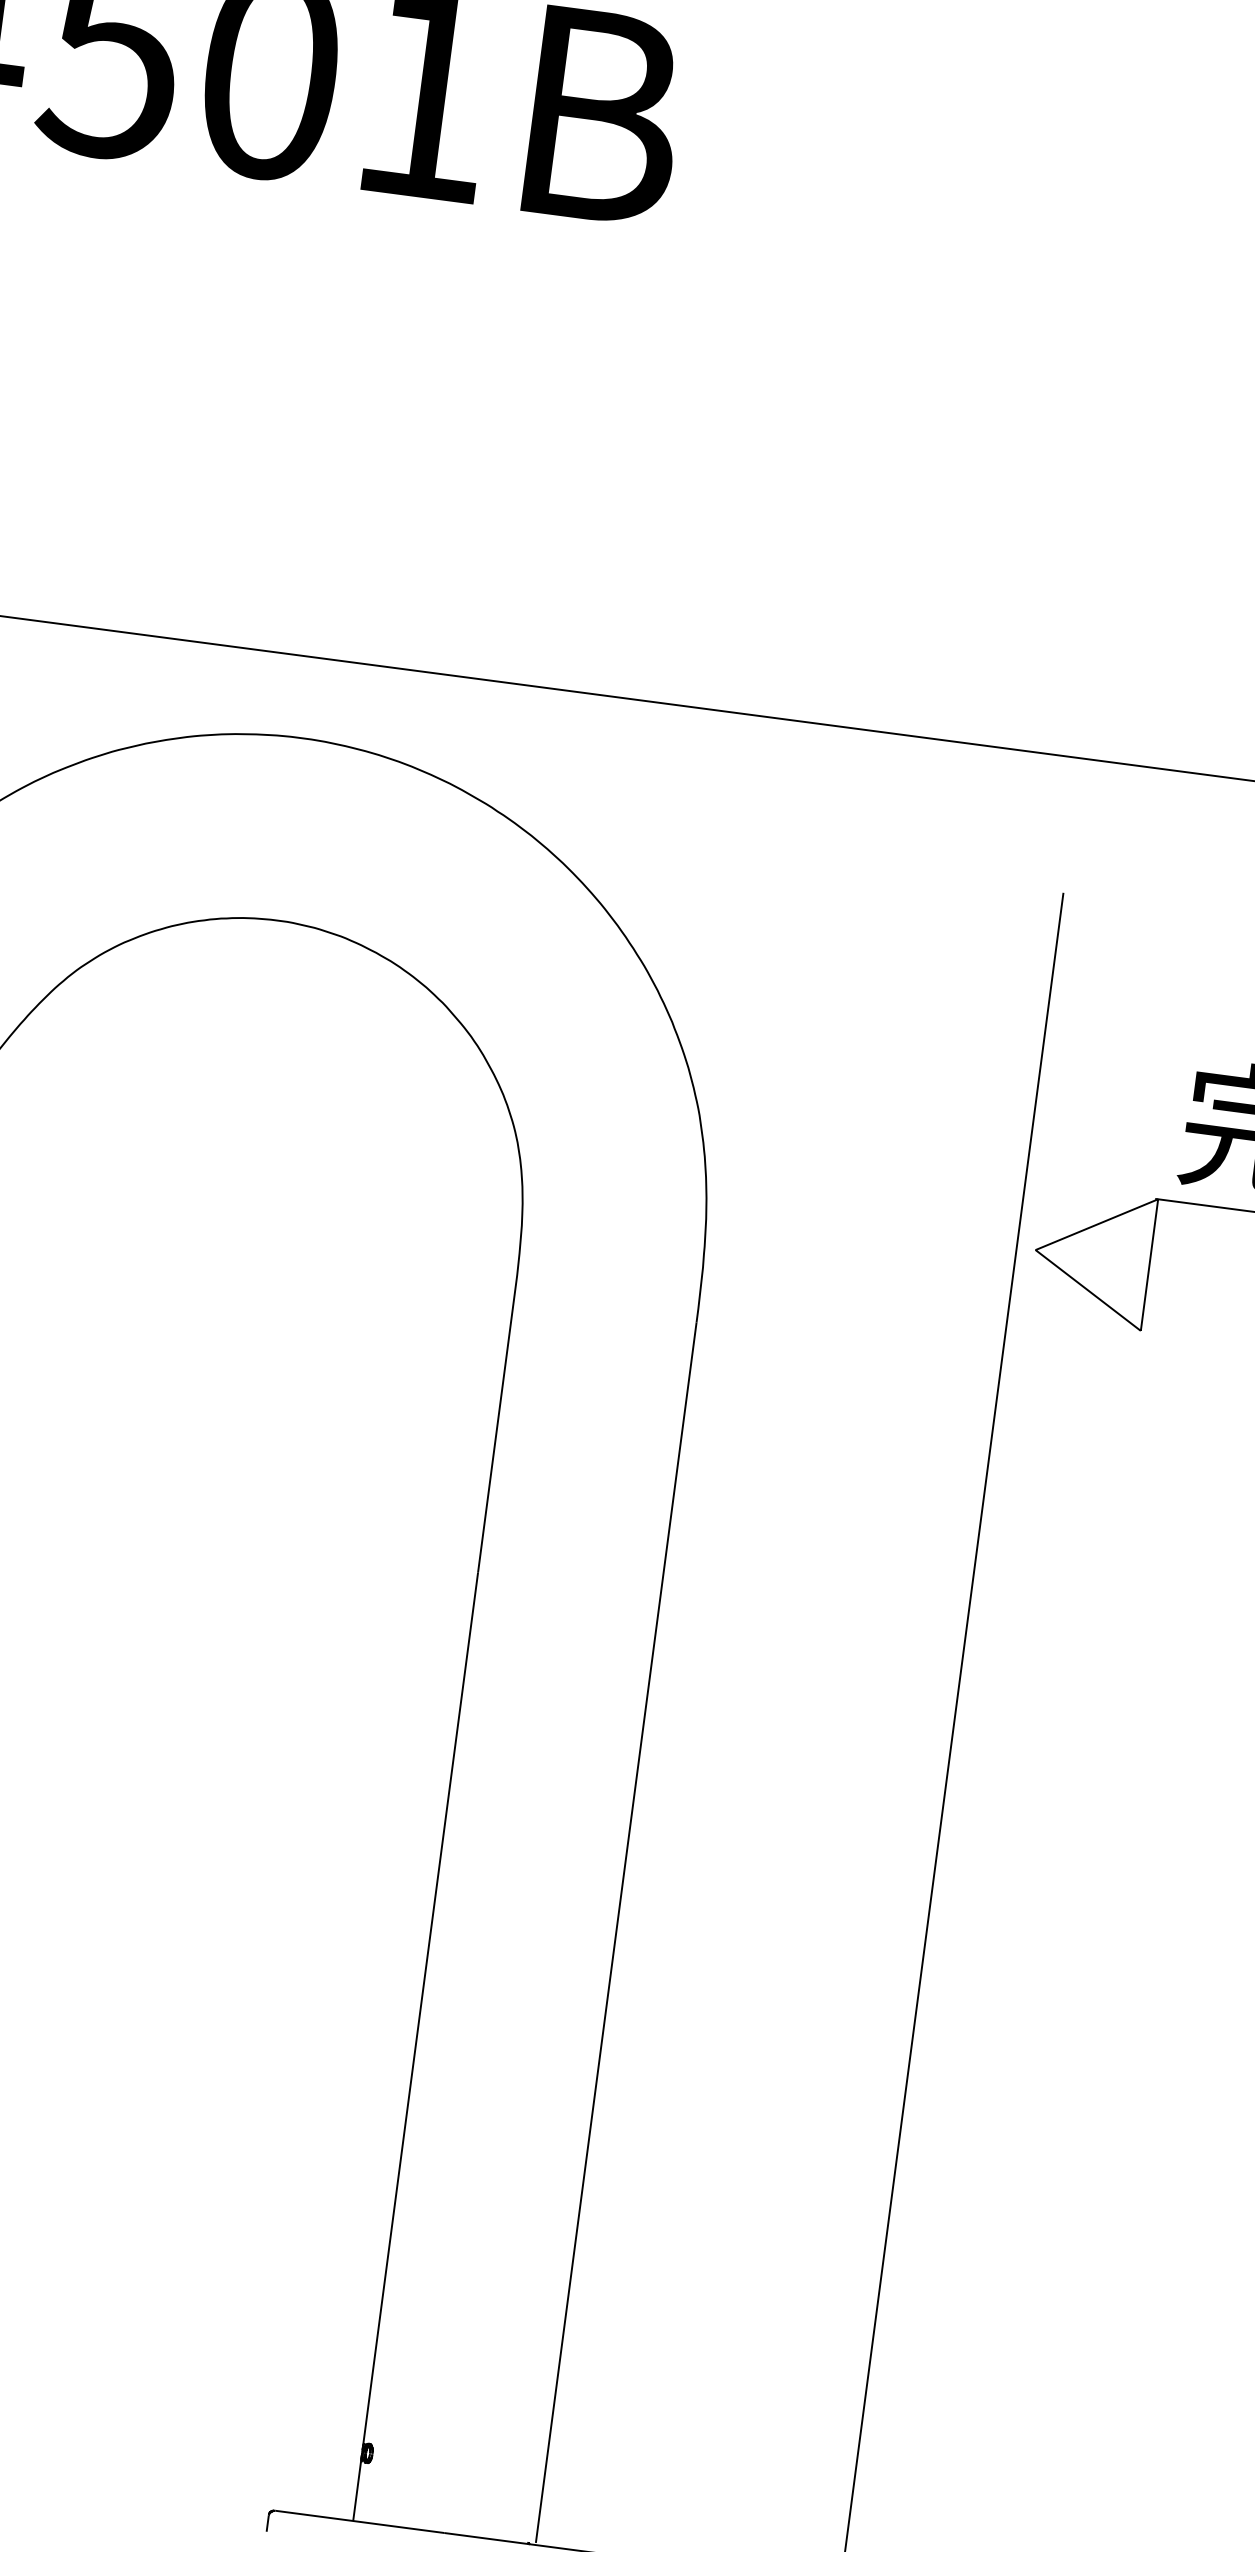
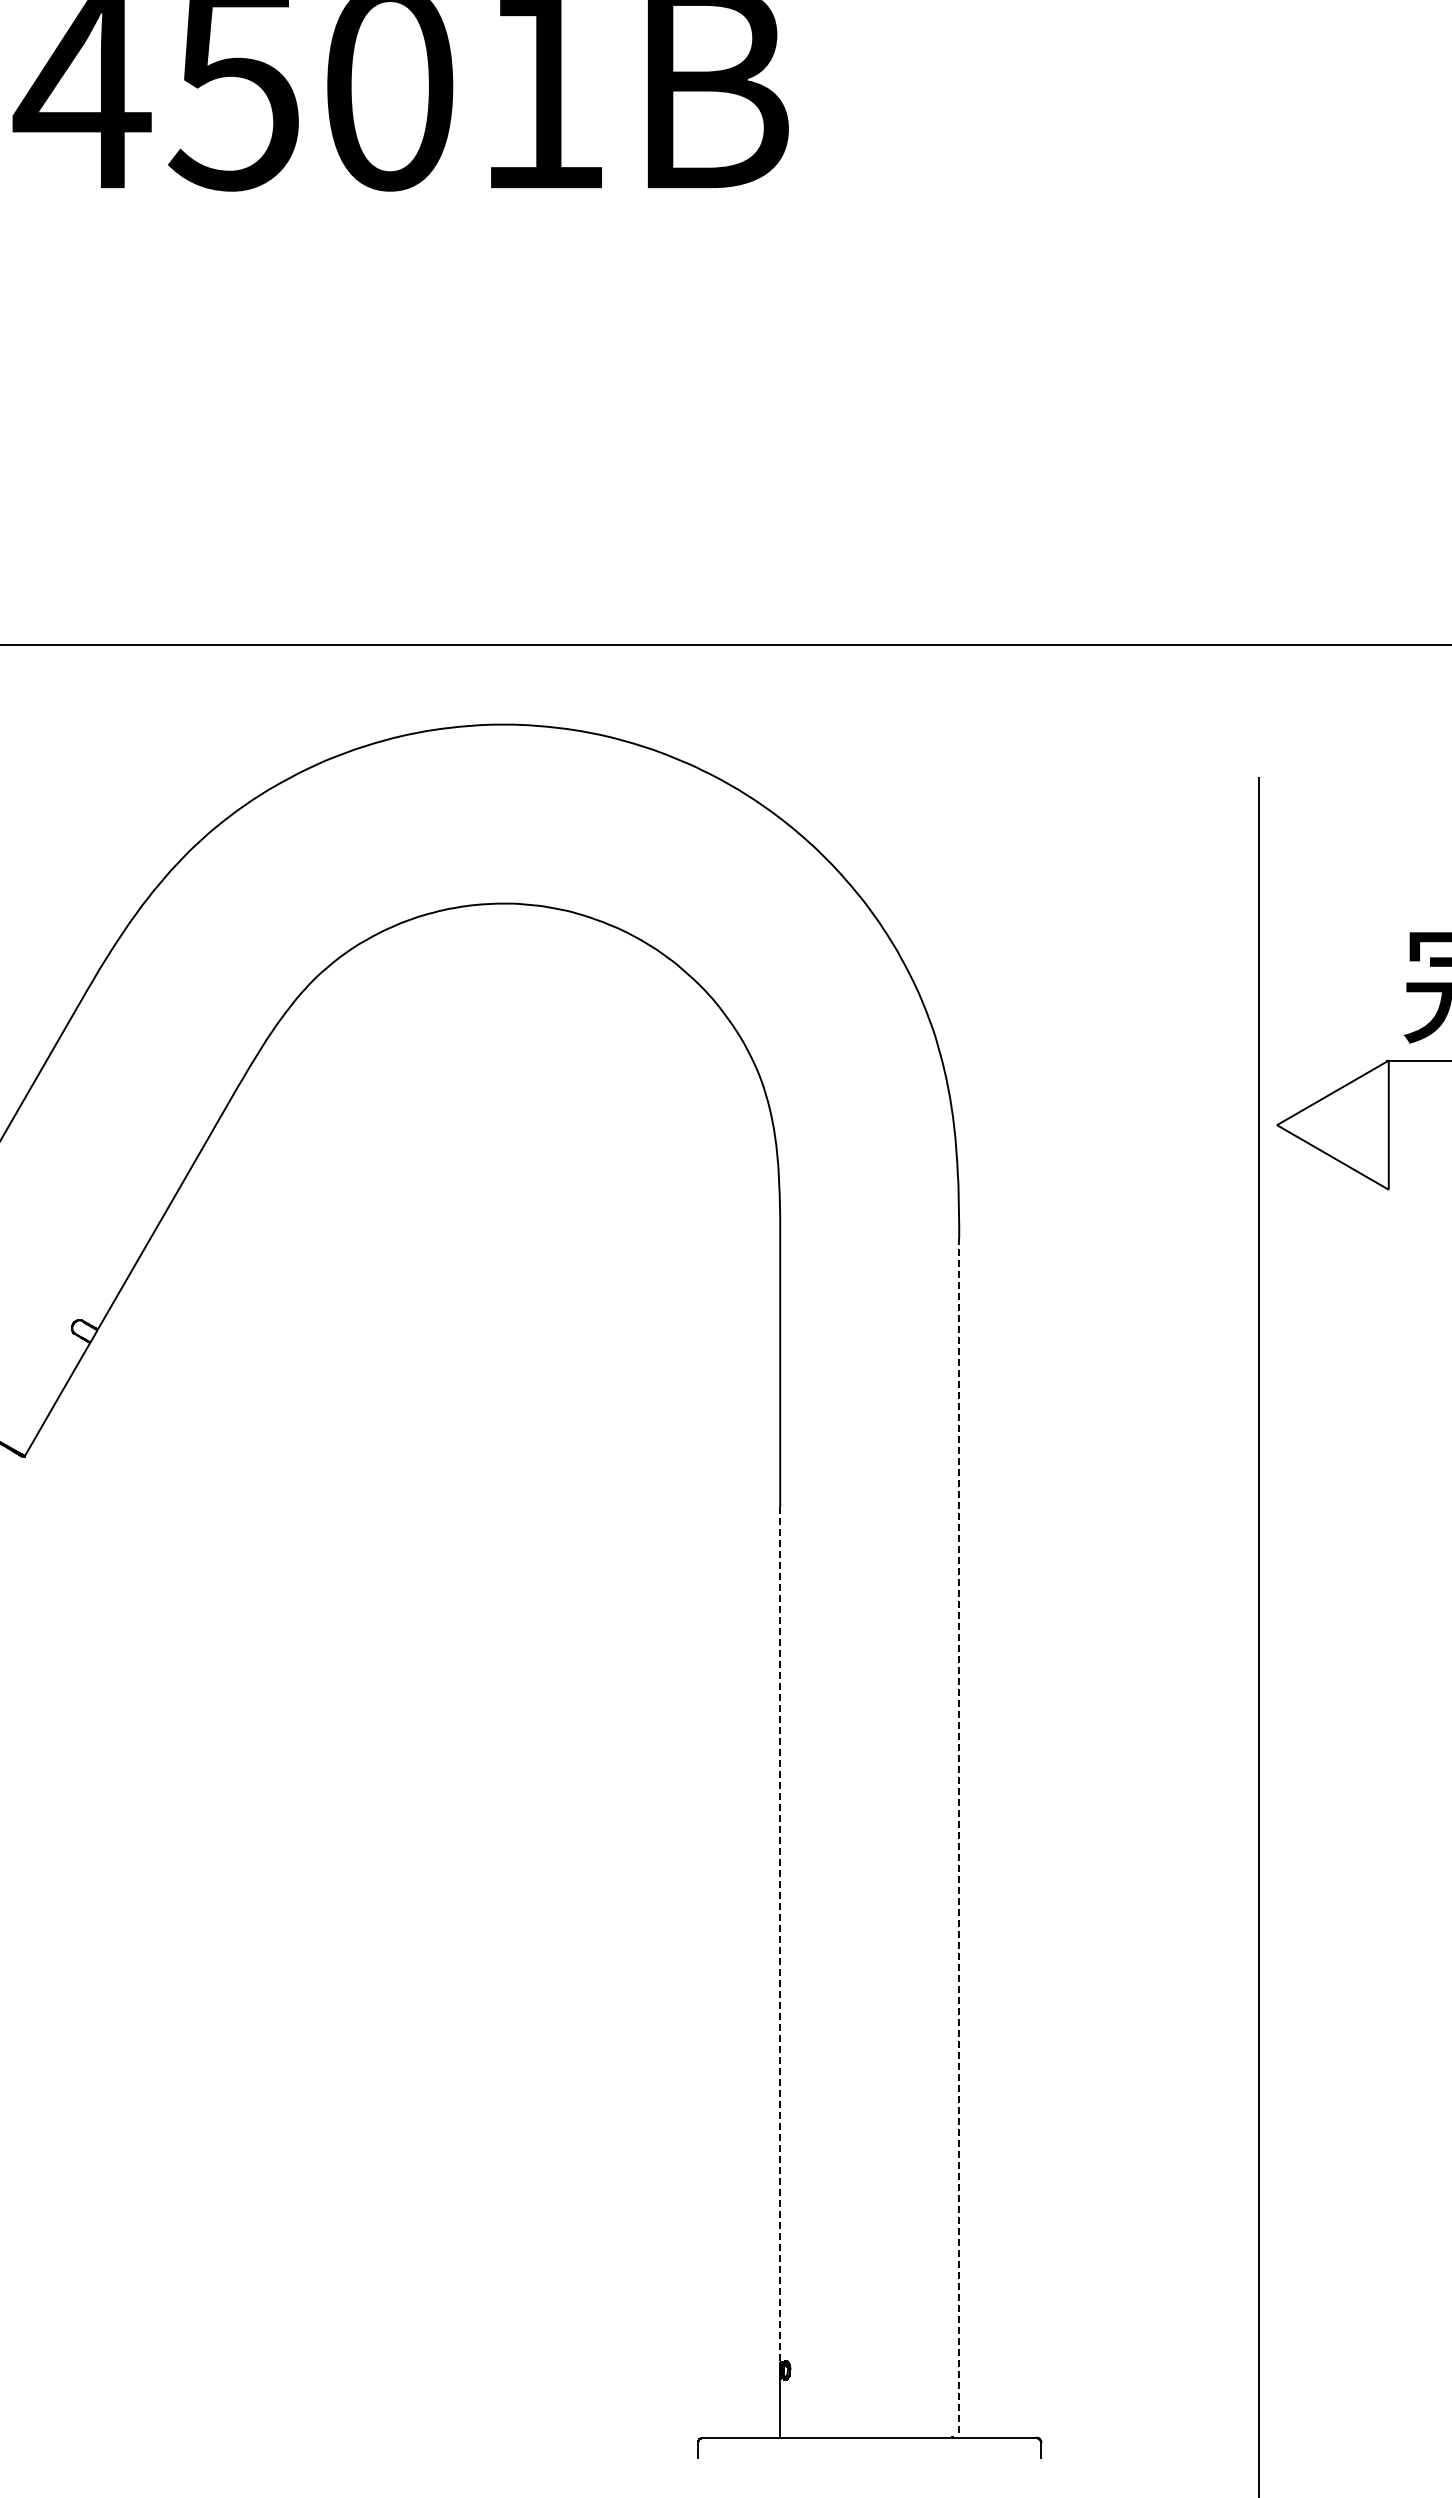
line: (616, 1932) -> (959, 1836), solid -> dashed
line: (420, 2009) -> (780, 1935), solid -> dashed

